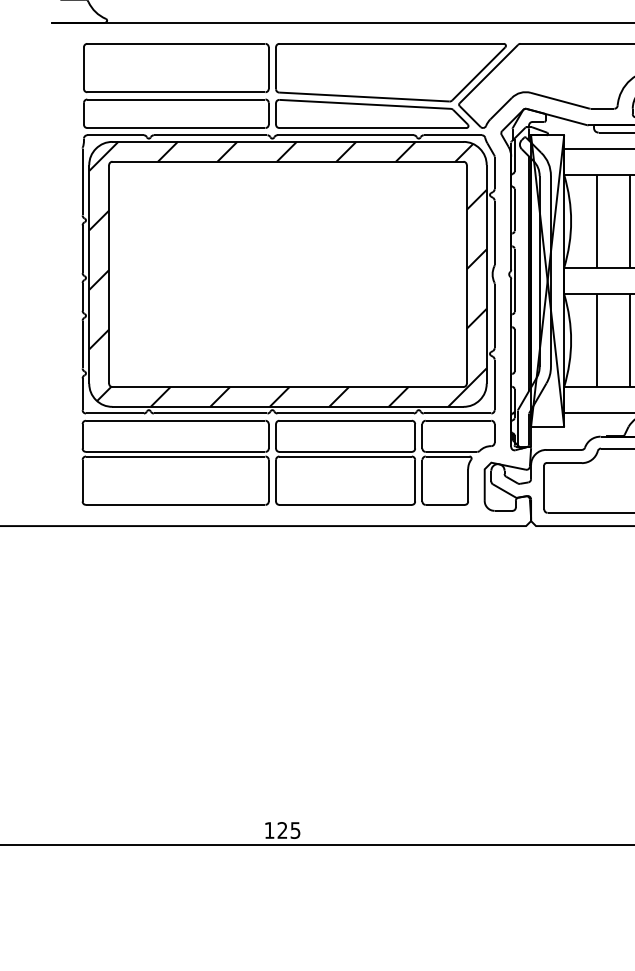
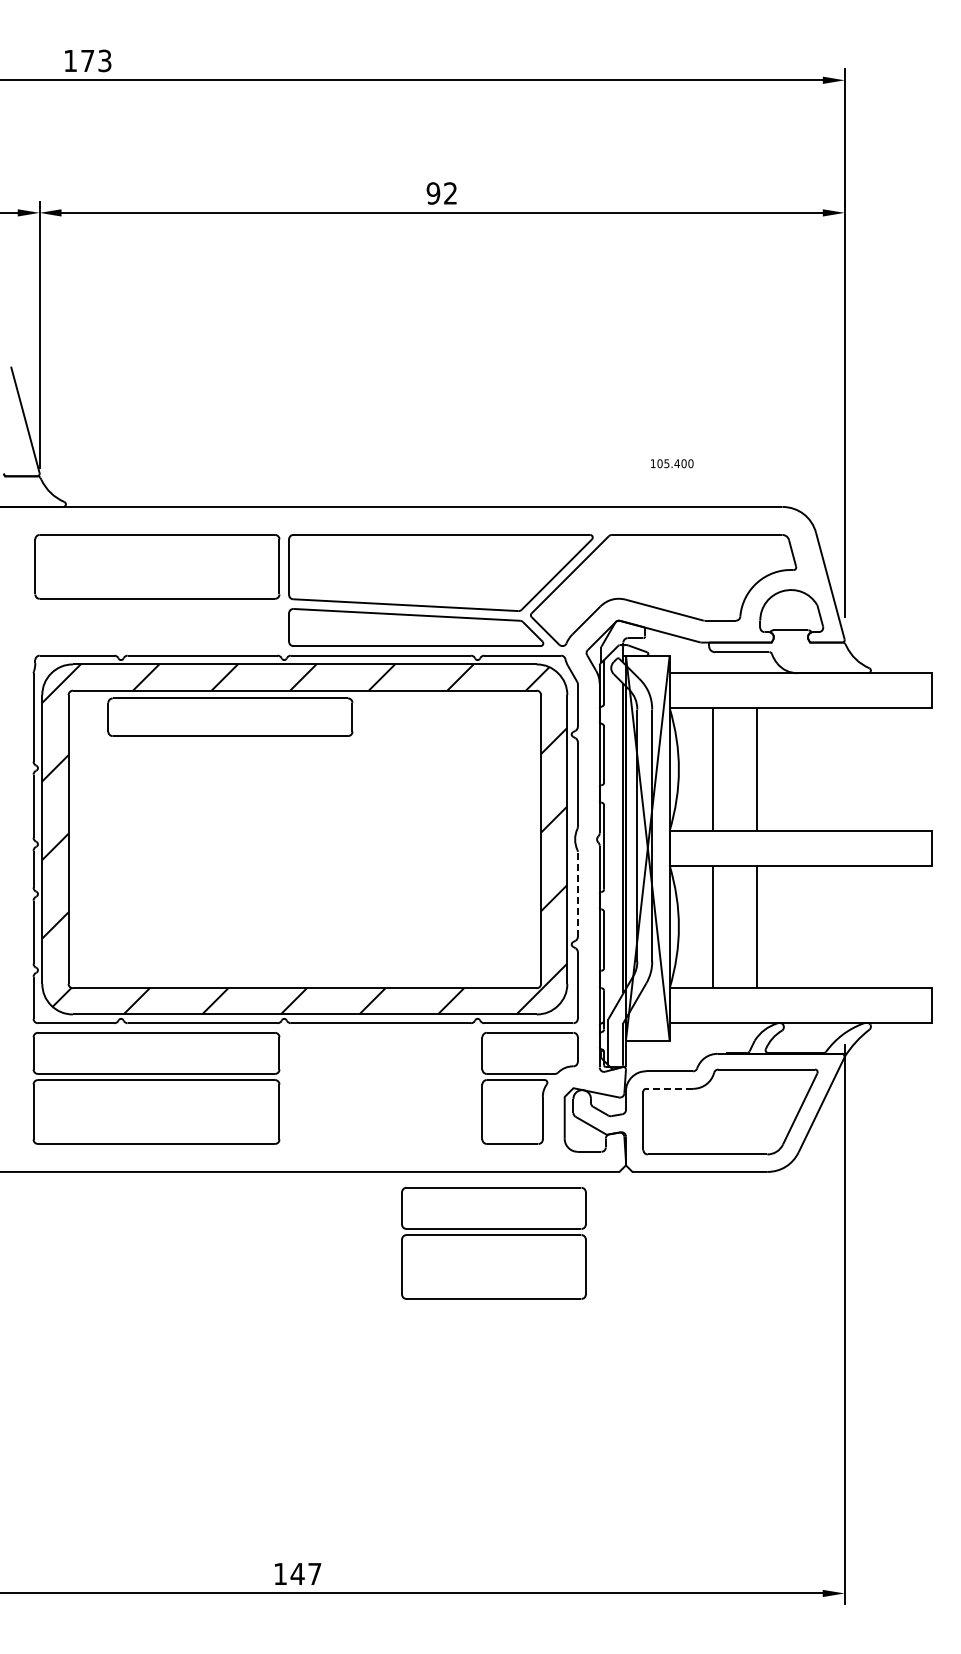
part: (176, 113) -> (230, 716), moved
line: (494, 316) -> (577, 894), solid -> dashed
part: (345, 462) -> (493, 1243), moved
line: (564, 462) -> (669, 1088), solid -> dashed
text: (288, 830) -> (305, 1573), 125 -> 147

